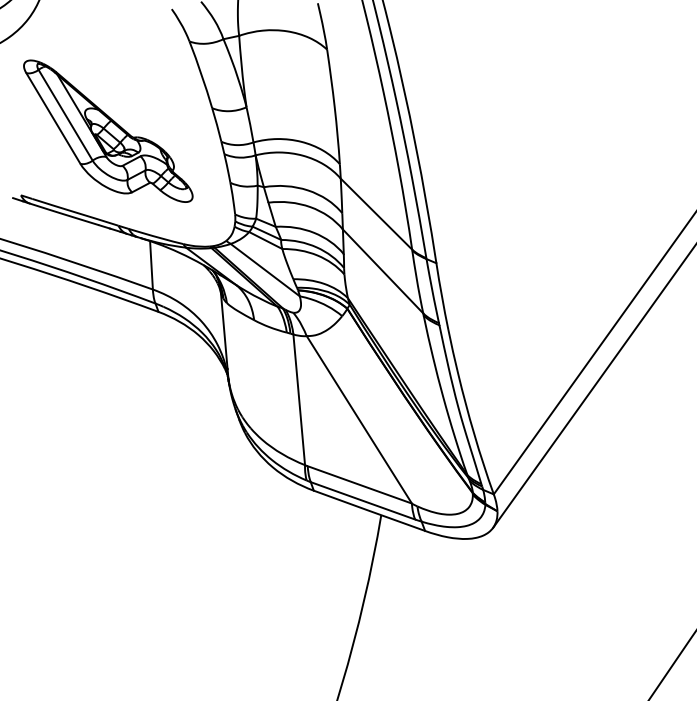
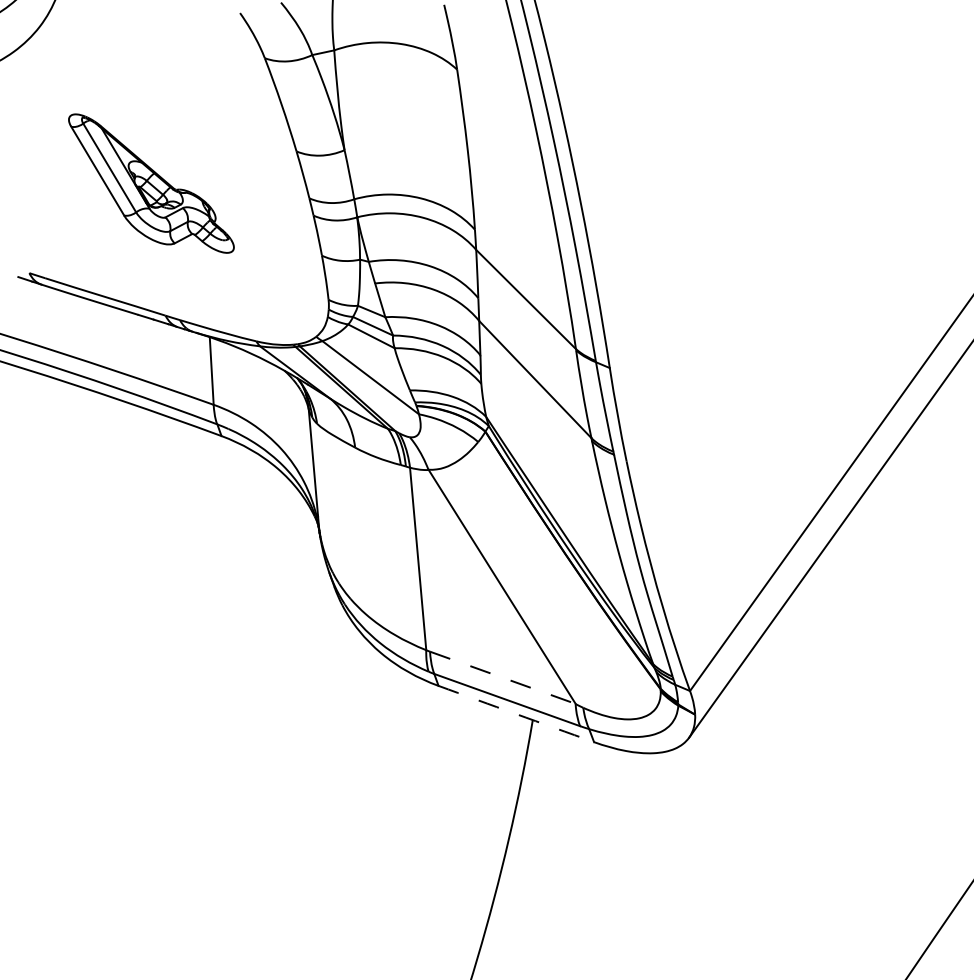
part: (108, 131) -> (151, 183), size x0.7
line: (360, 484) -> (503, 677), solid -> dashed
arc: (369, 511) -> (516, 714), solid -> dashed

